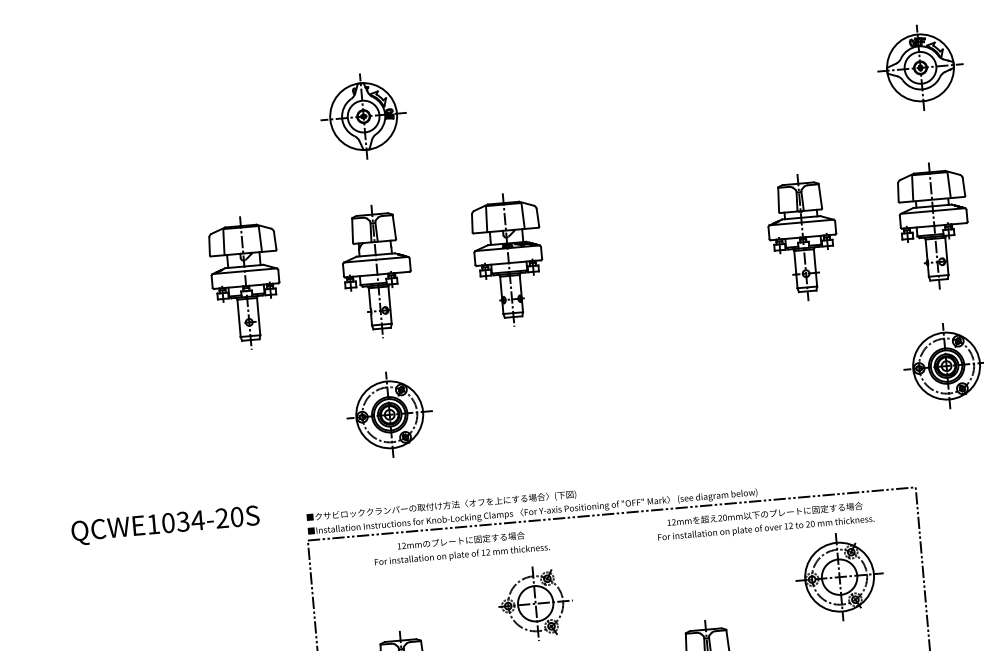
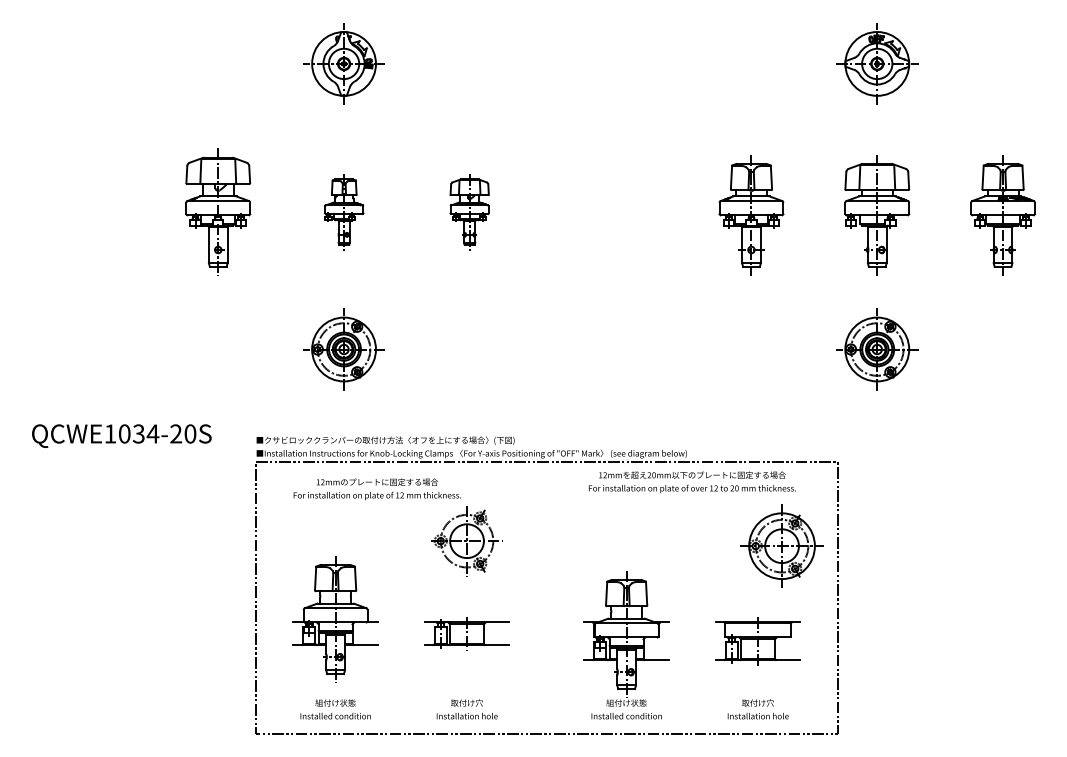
part: (508, 259) -> (469, 211), size x0.6
part: (377, 270) -> (344, 211), size x0.6
text: (460, 548) -> (376, 489), moved
part: (838, 576) -> (781, 545), moved

